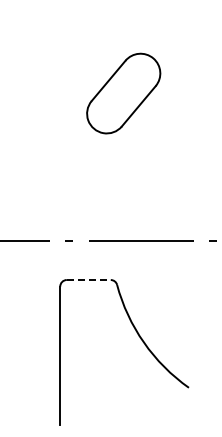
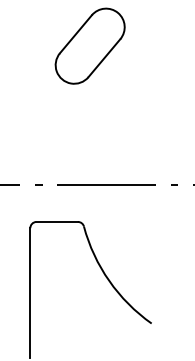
line: (88, 280) -> (56, 222), dashed -> solid

